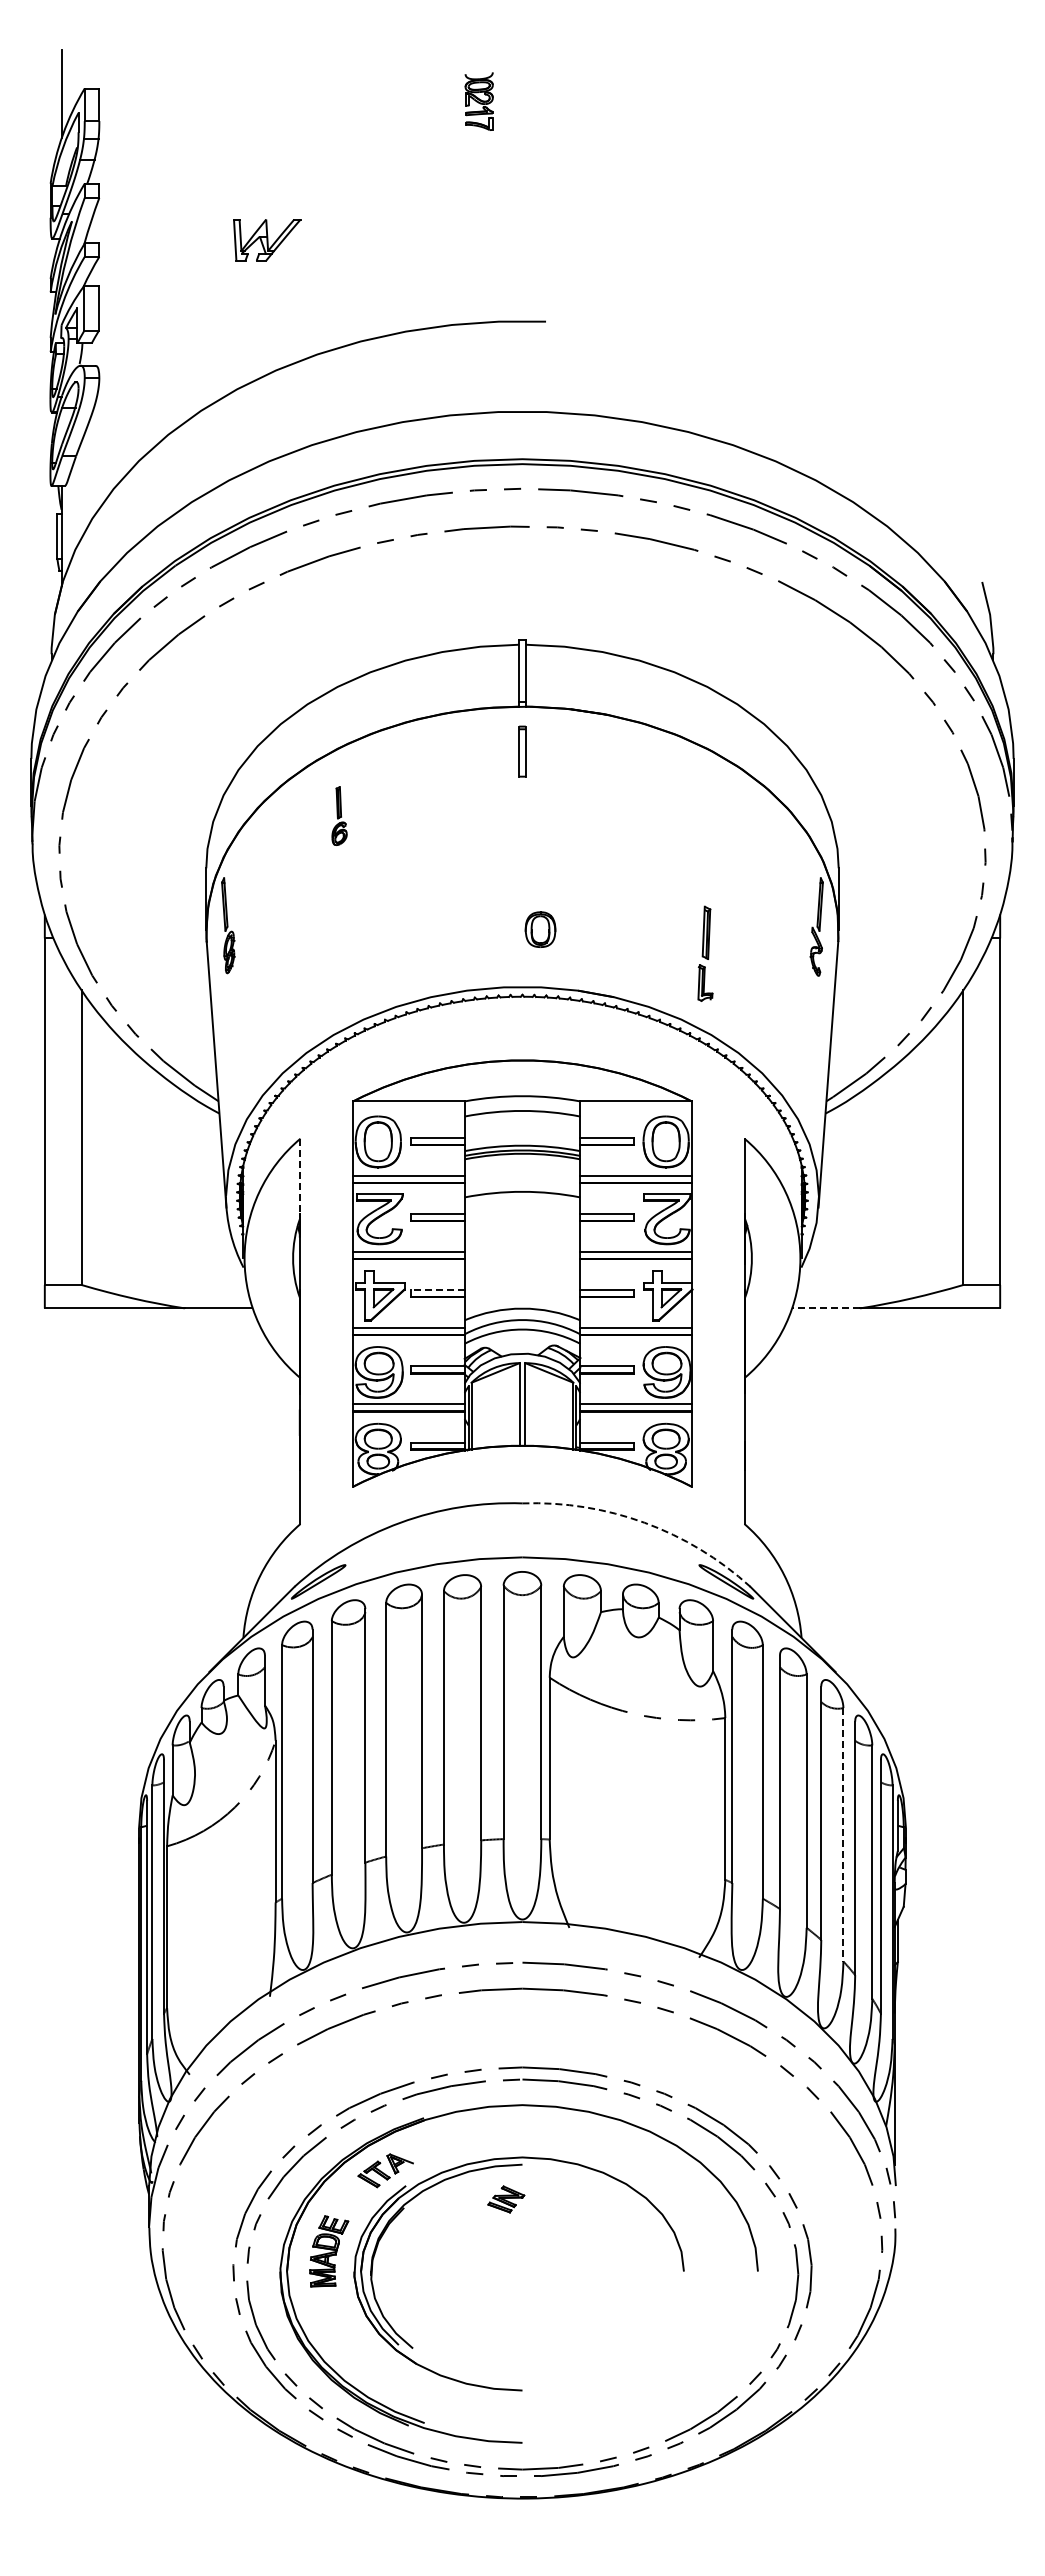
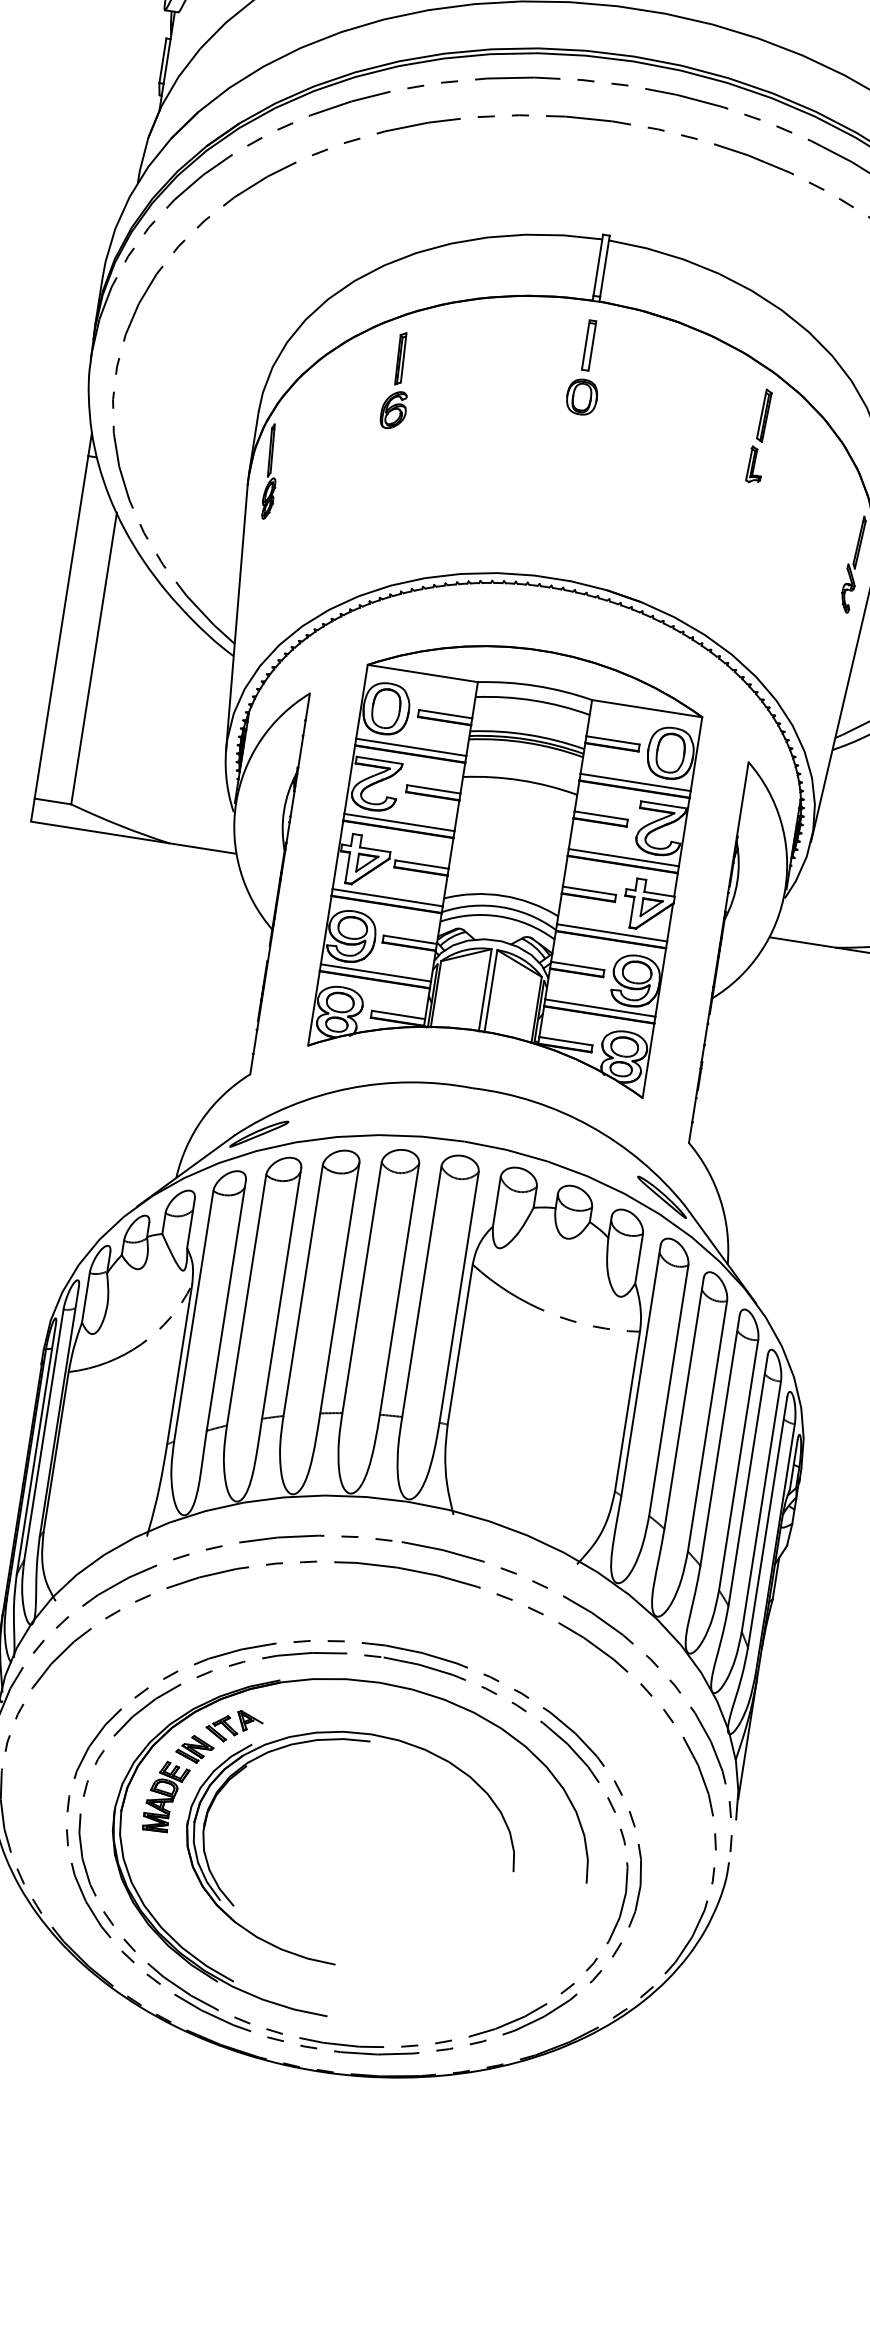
part: (339, 815) -> (398, 380), size x1.67
part: (540, 929) -> (582, 396), moved
part: (705, 953) -> (760, 435), moved
line: (300, 1176) -> (304, 730), dashed -> solid
line: (437, 1290) -> (421, 864), dashed -> solid
line: (826, 1308) -> (803, 942), dashed -> solid
arc: (644, 1522) -> (590, 1125), dashed -> solid
line: (843, 1834) -> (738, 1465), dashed -> solid
part: (506, 2199) -> (195, 1749), moved

